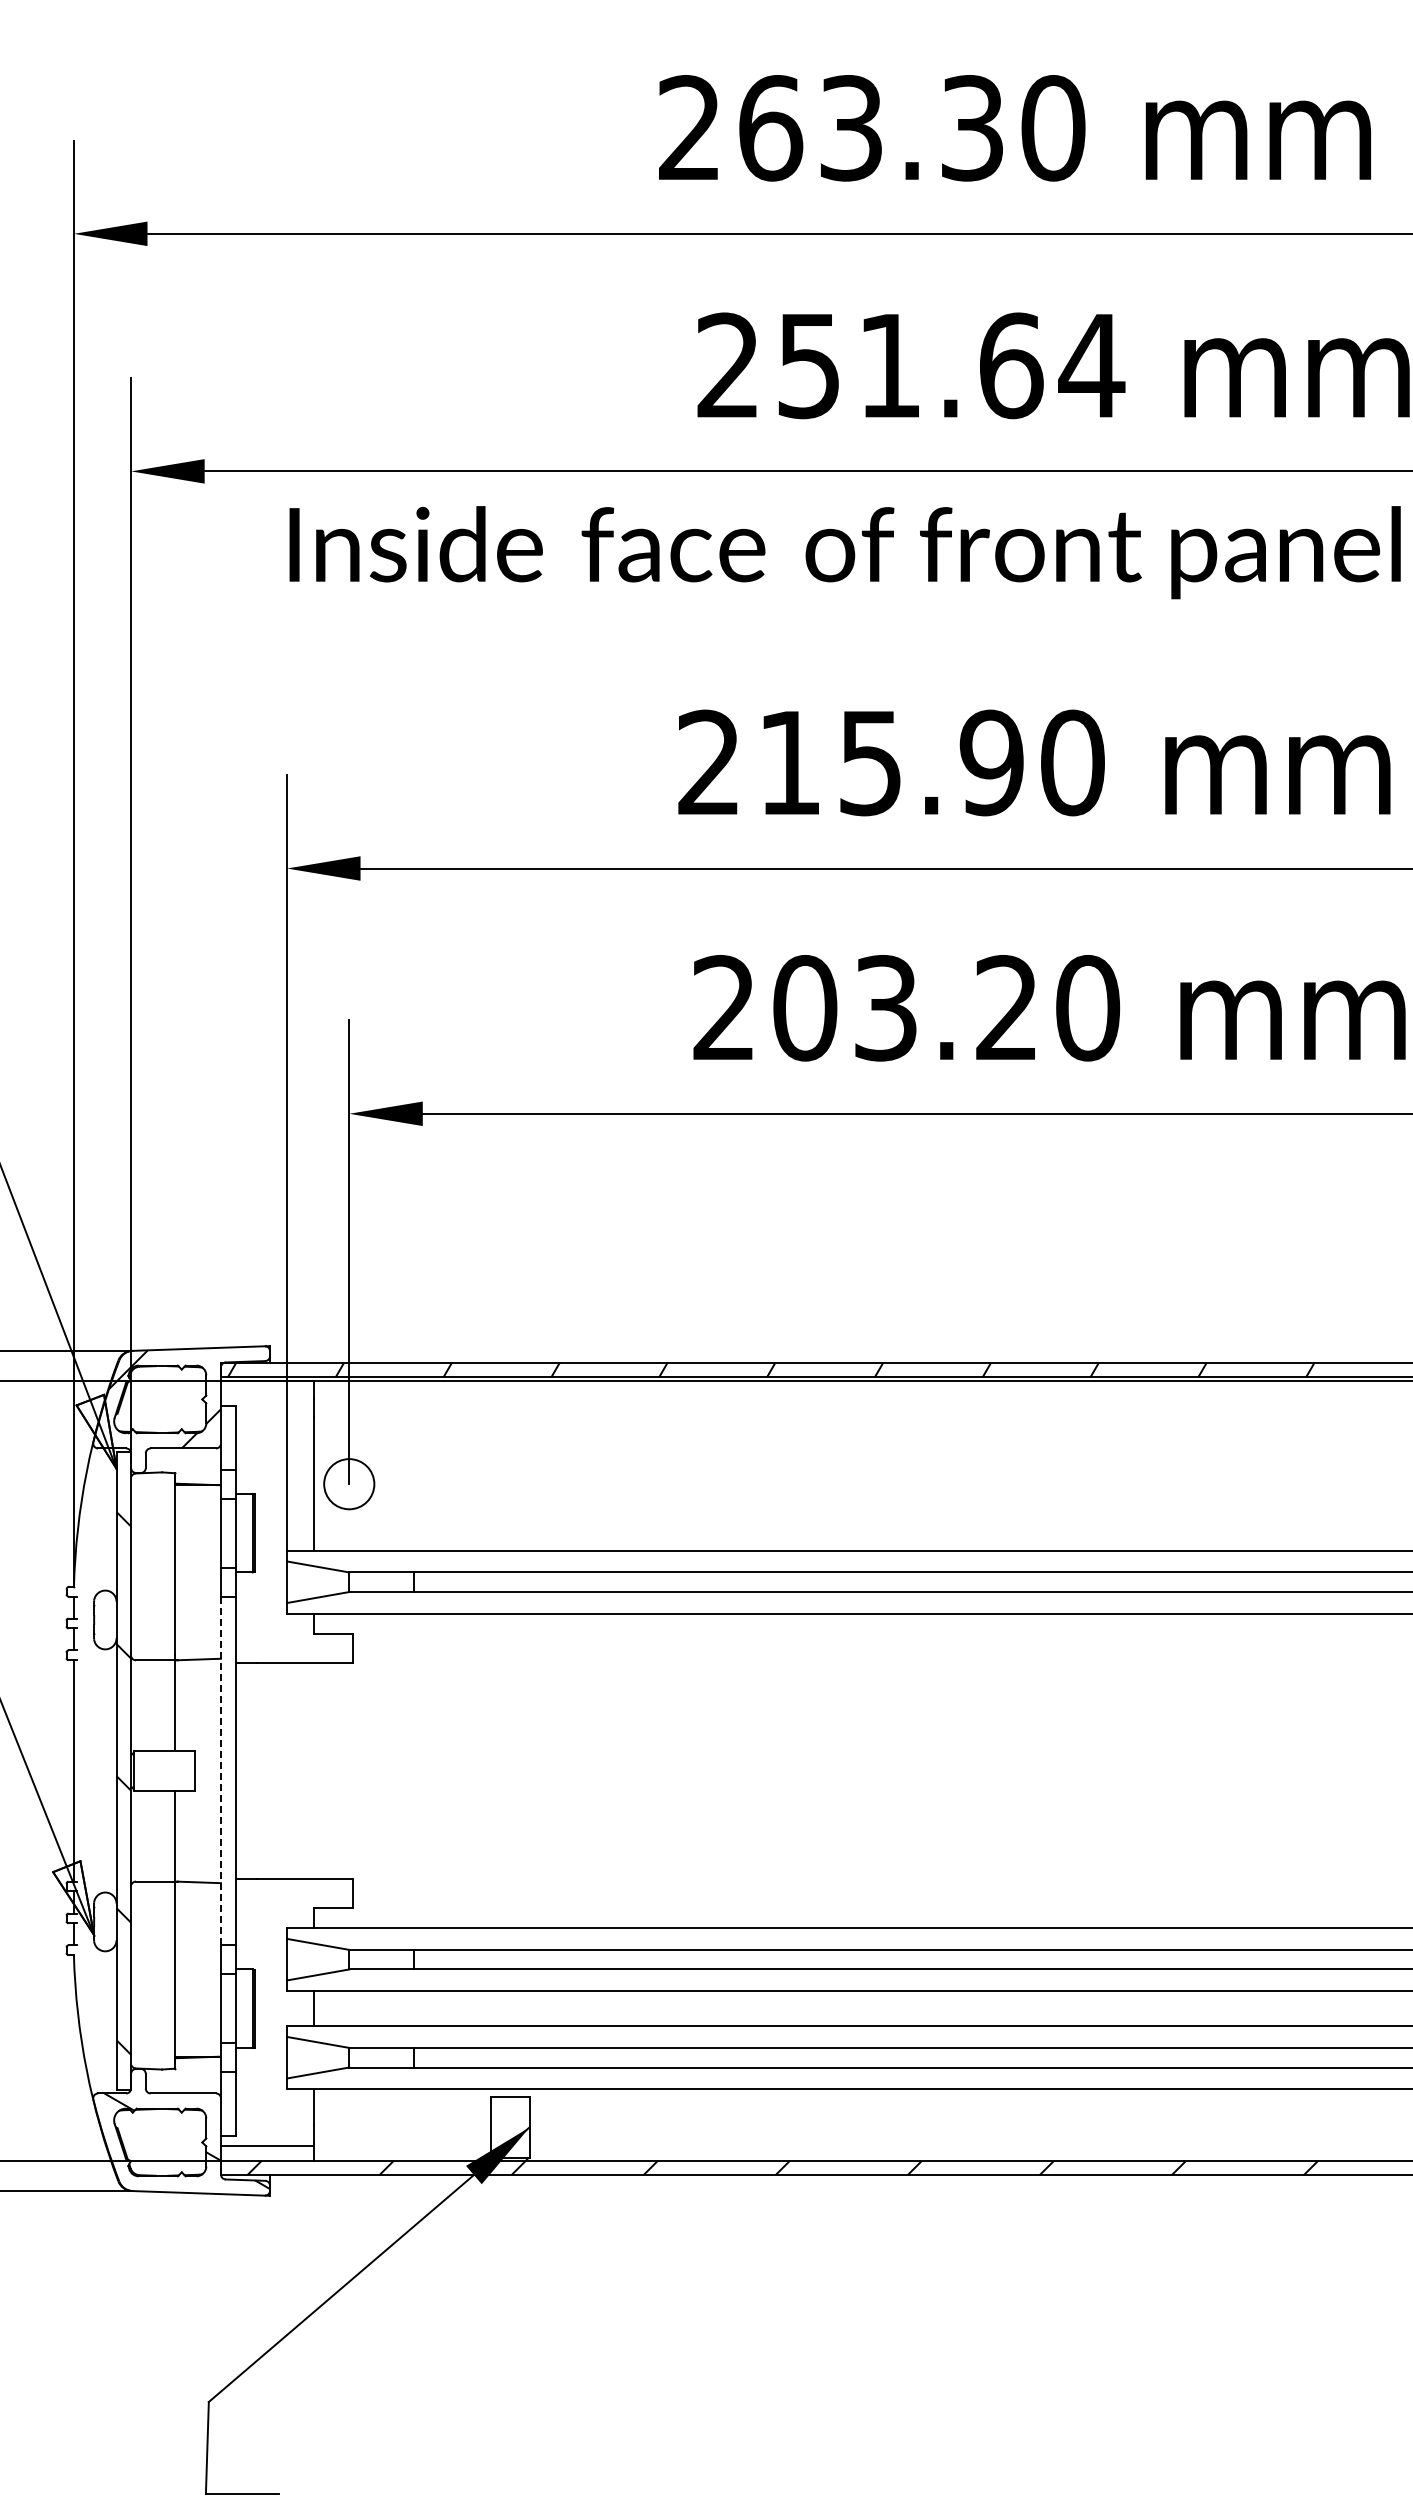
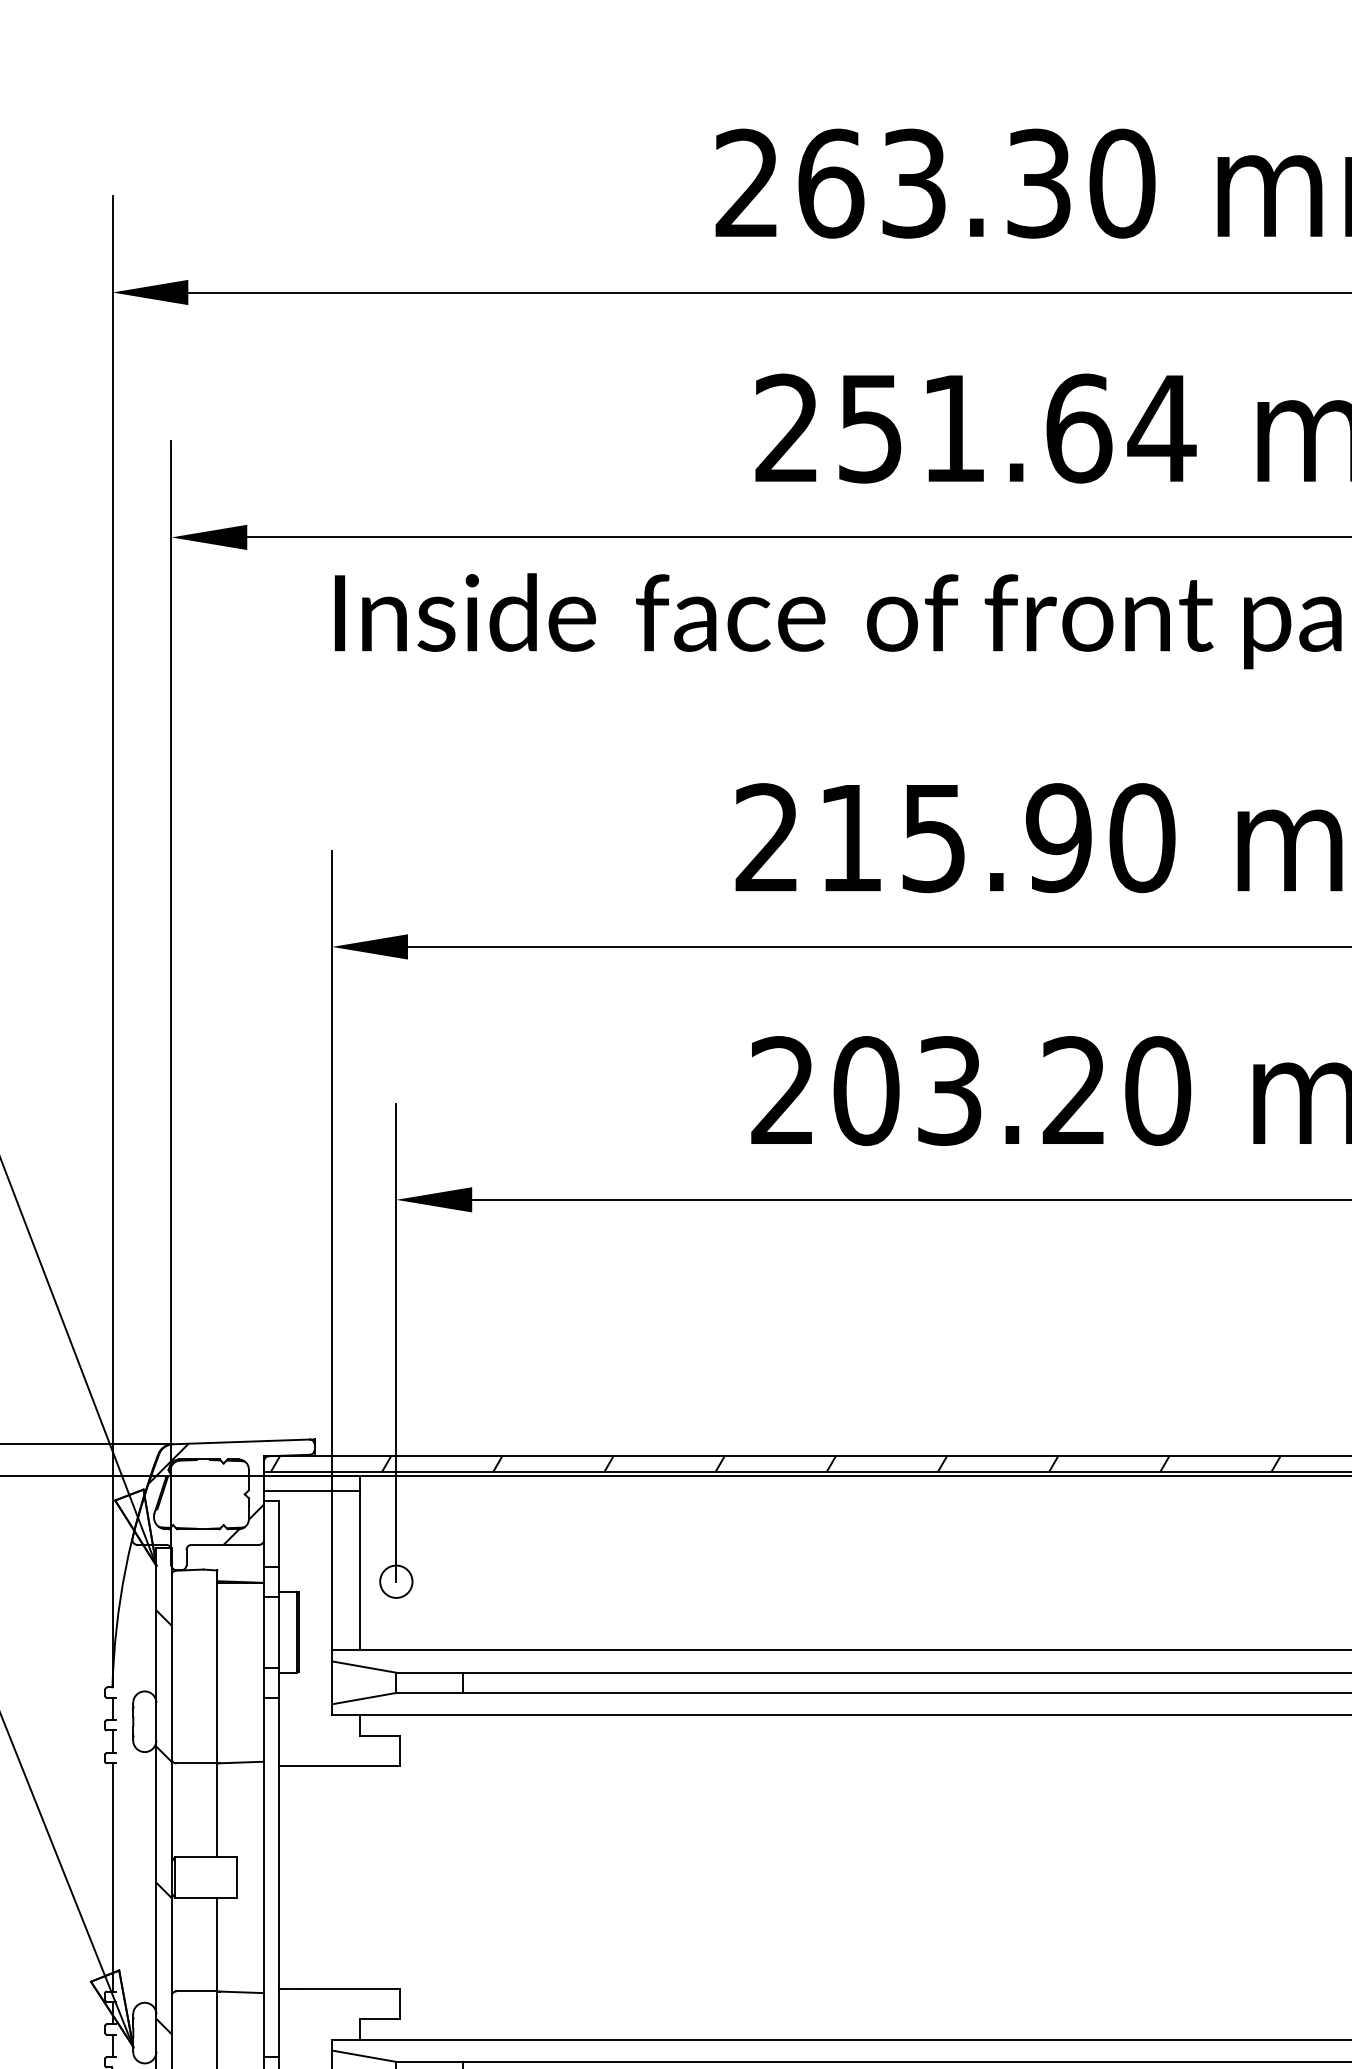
line: (267, 1396) -> (312, 1491), added
circle: (348, 1483) -> (395, 1581), size x0.62
line: (220, 1770) -> (263, 1876), dashed -> solid

